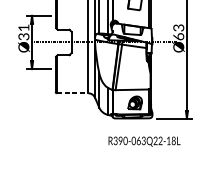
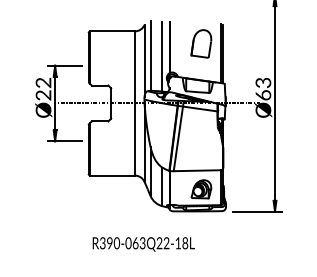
text: (23, 31) -> (43, 88), Ø31 -> Ø22
line: (73, 93) -> (113, 175), dashed -> solid
text: (144, 141) -> (143, 244), moved

